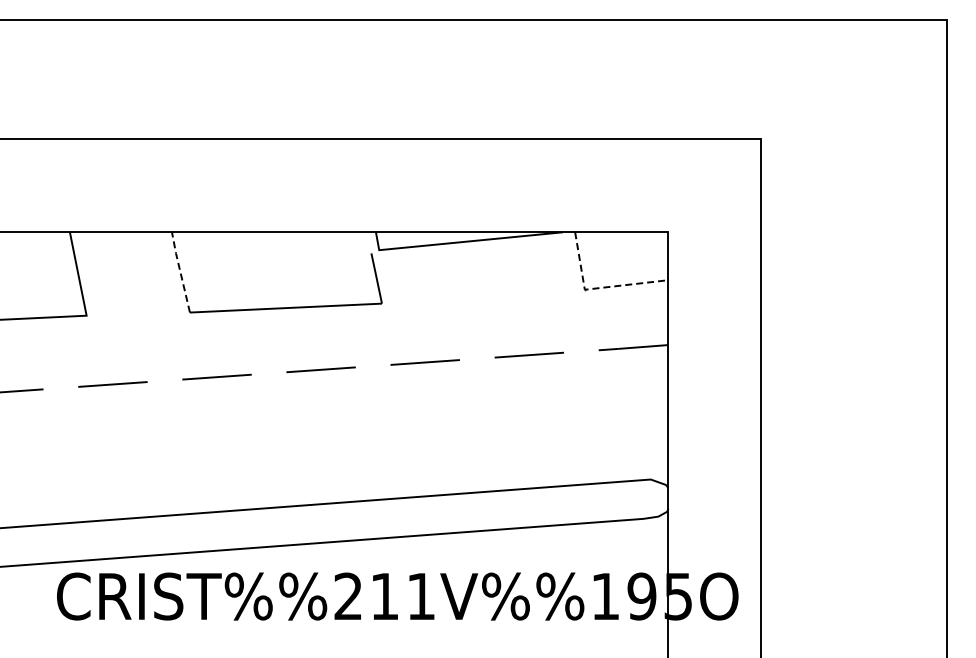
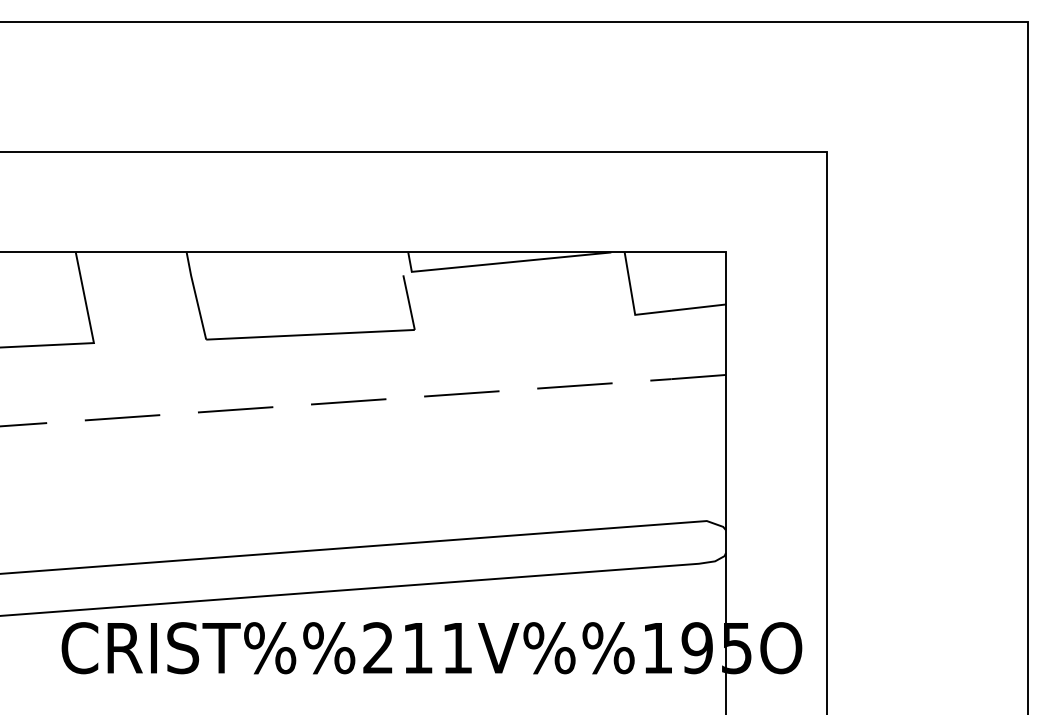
line: (180, 271) -> (195, 295), dashed -> solid
line: (596, 288) -> (647, 313), dashed -> solid

